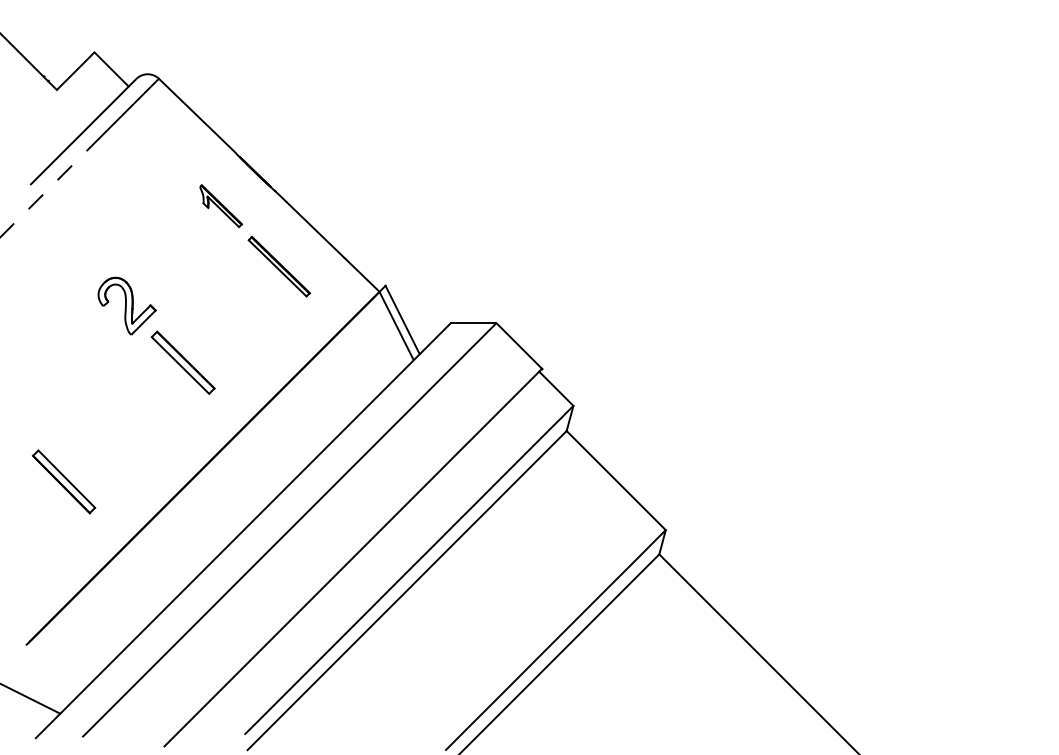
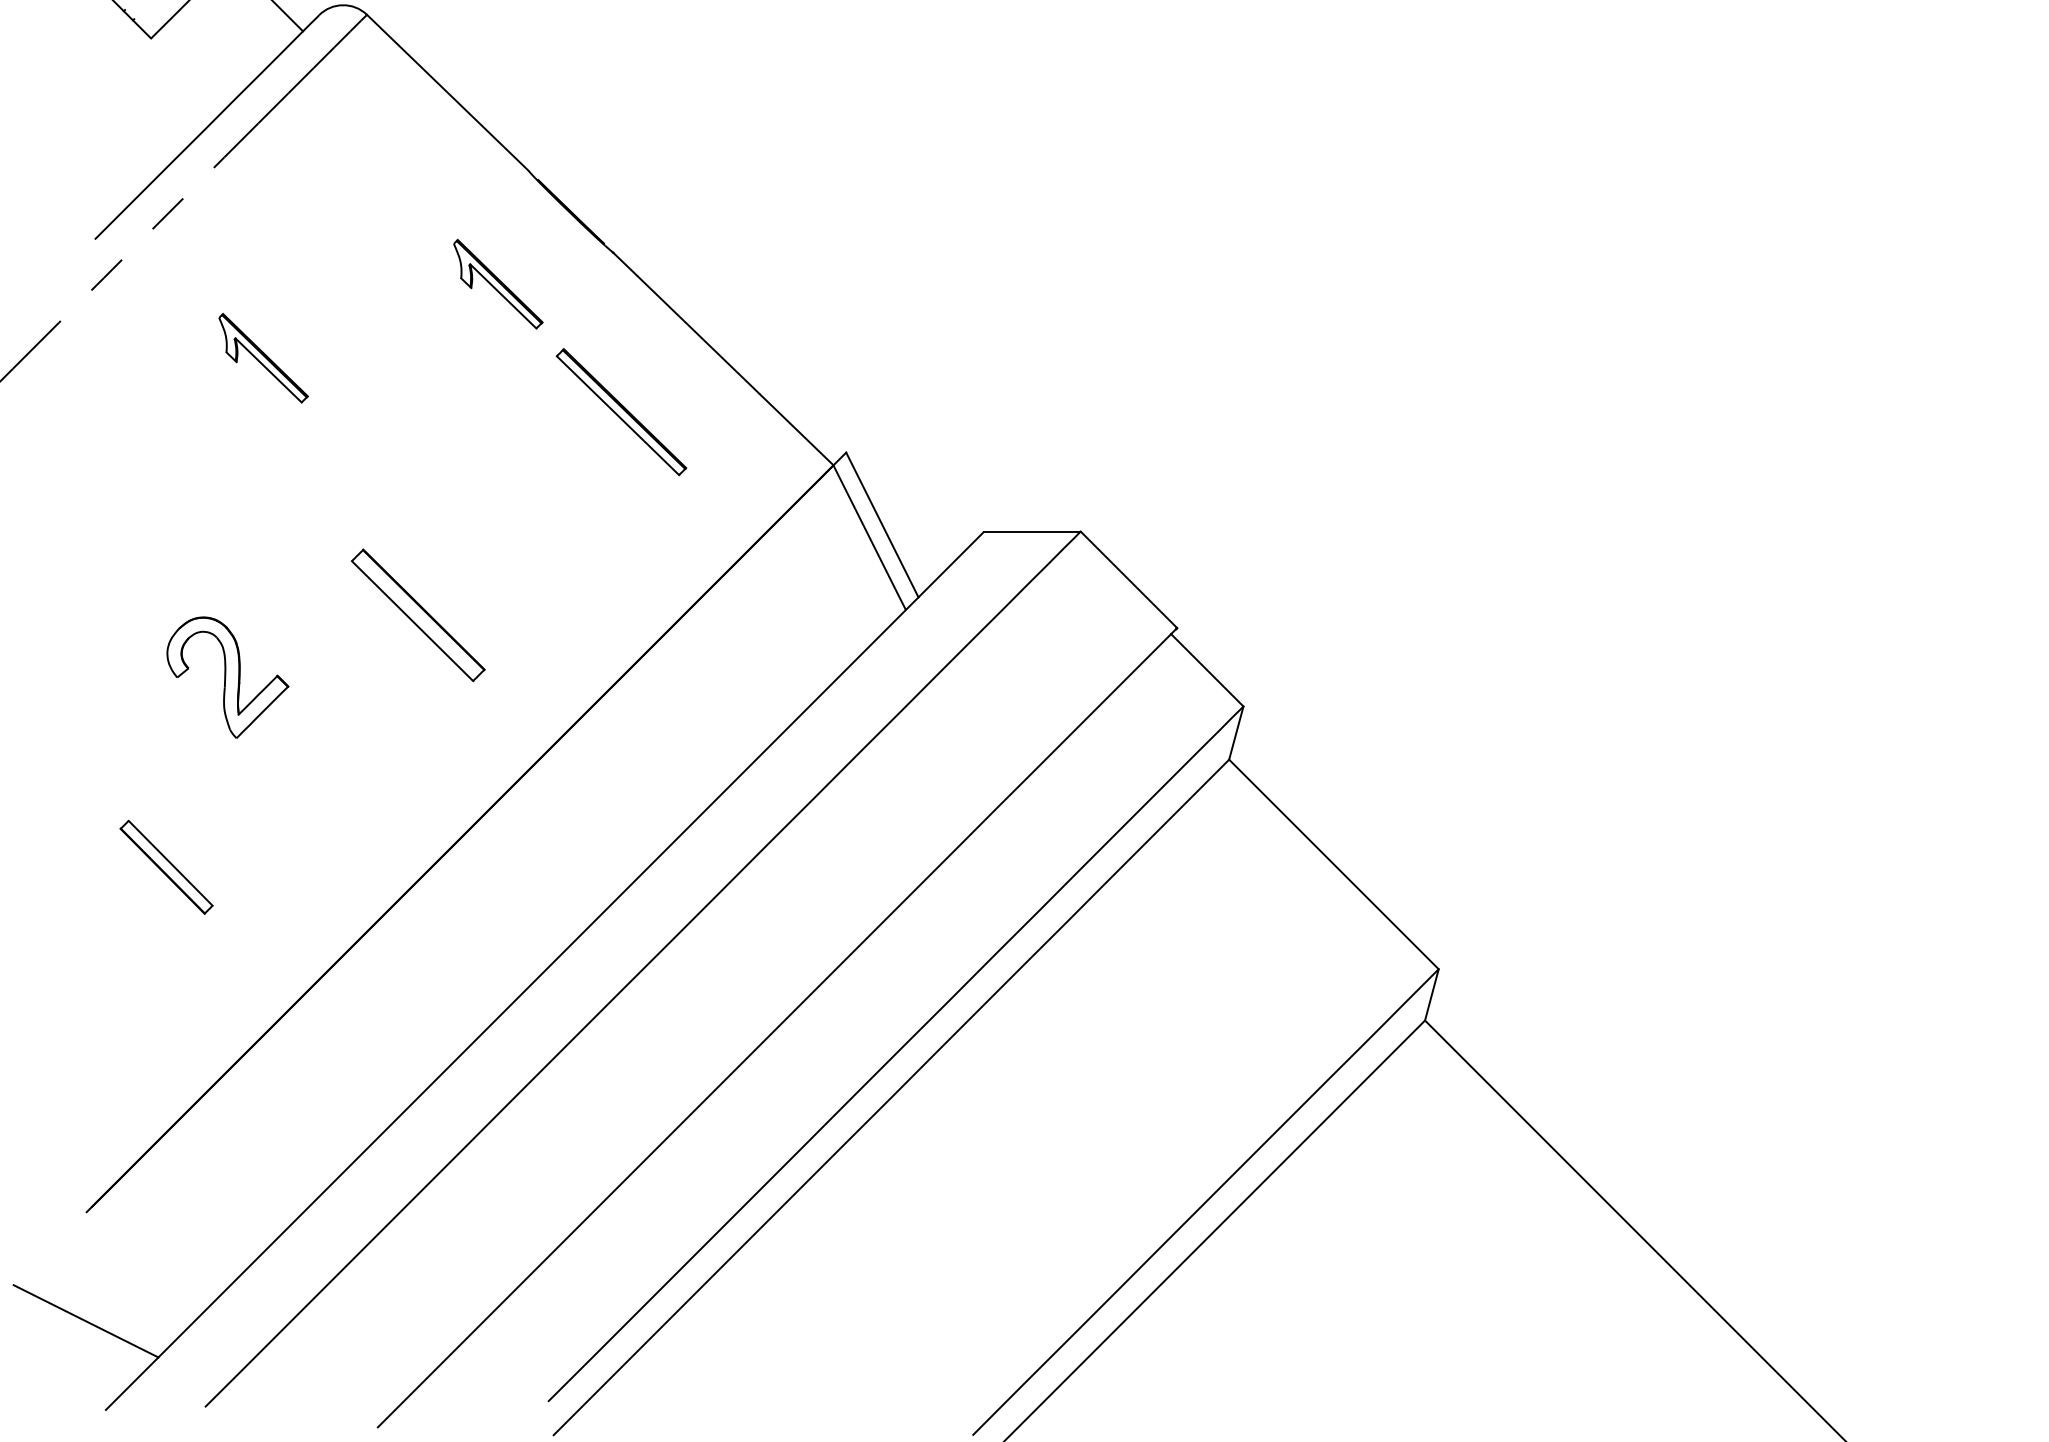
part: (109, 241) -> (262, 358), added
part: (126, 305) -> (226, 676), moved
part: (64, 481) -> (167, 866), size x0.7

